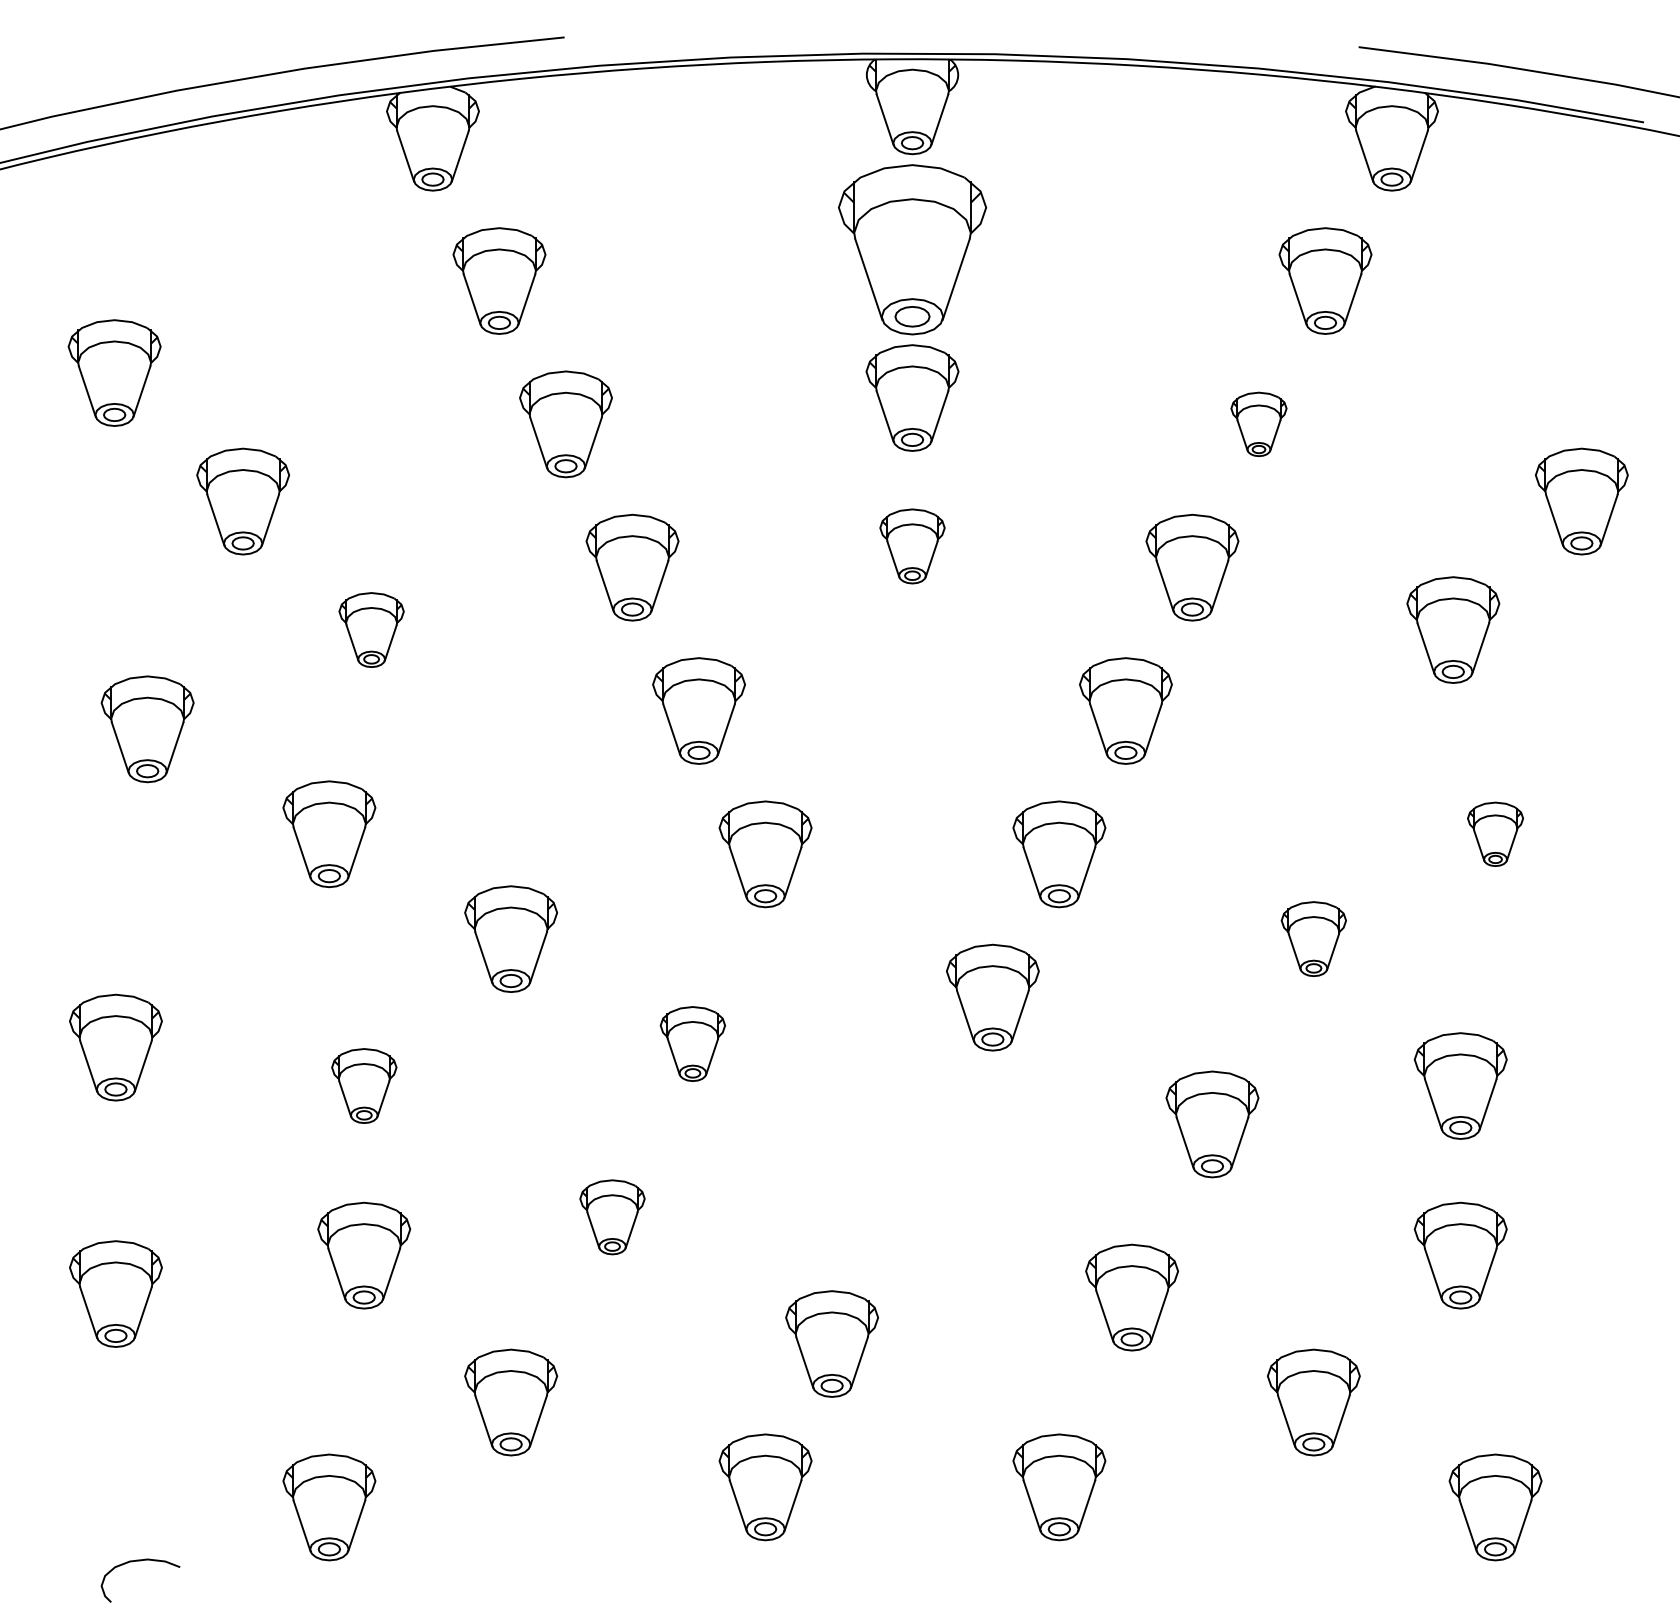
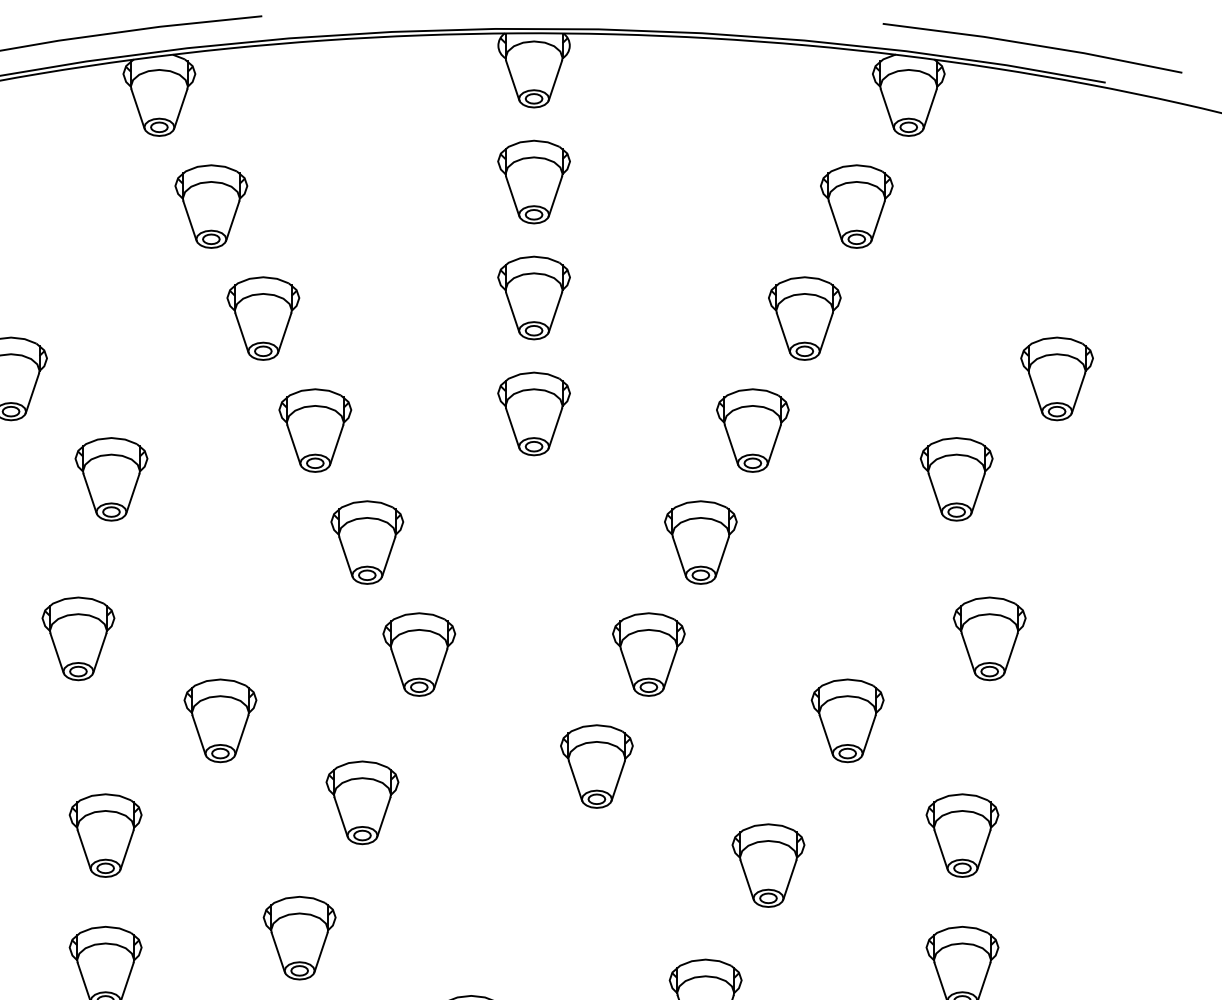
part: (912, 249) -> (534, 181), size x0.62
part: (1258, 424) -> (804, 318), size x1.67
part: (912, 546) -> (534, 414), size x1.43
part: (371, 629) -> (111, 478), size x1.43
part: (1495, 834) -> (989, 639), size x1.67
part: (1313, 938) -> (847, 720), size x1.43
part: (692, 1043) -> (362, 802), size x1.43
part: (364, 1085) -> (105, 835), size x1.43
part: (612, 1217) -> (299, 938), size x1.43

